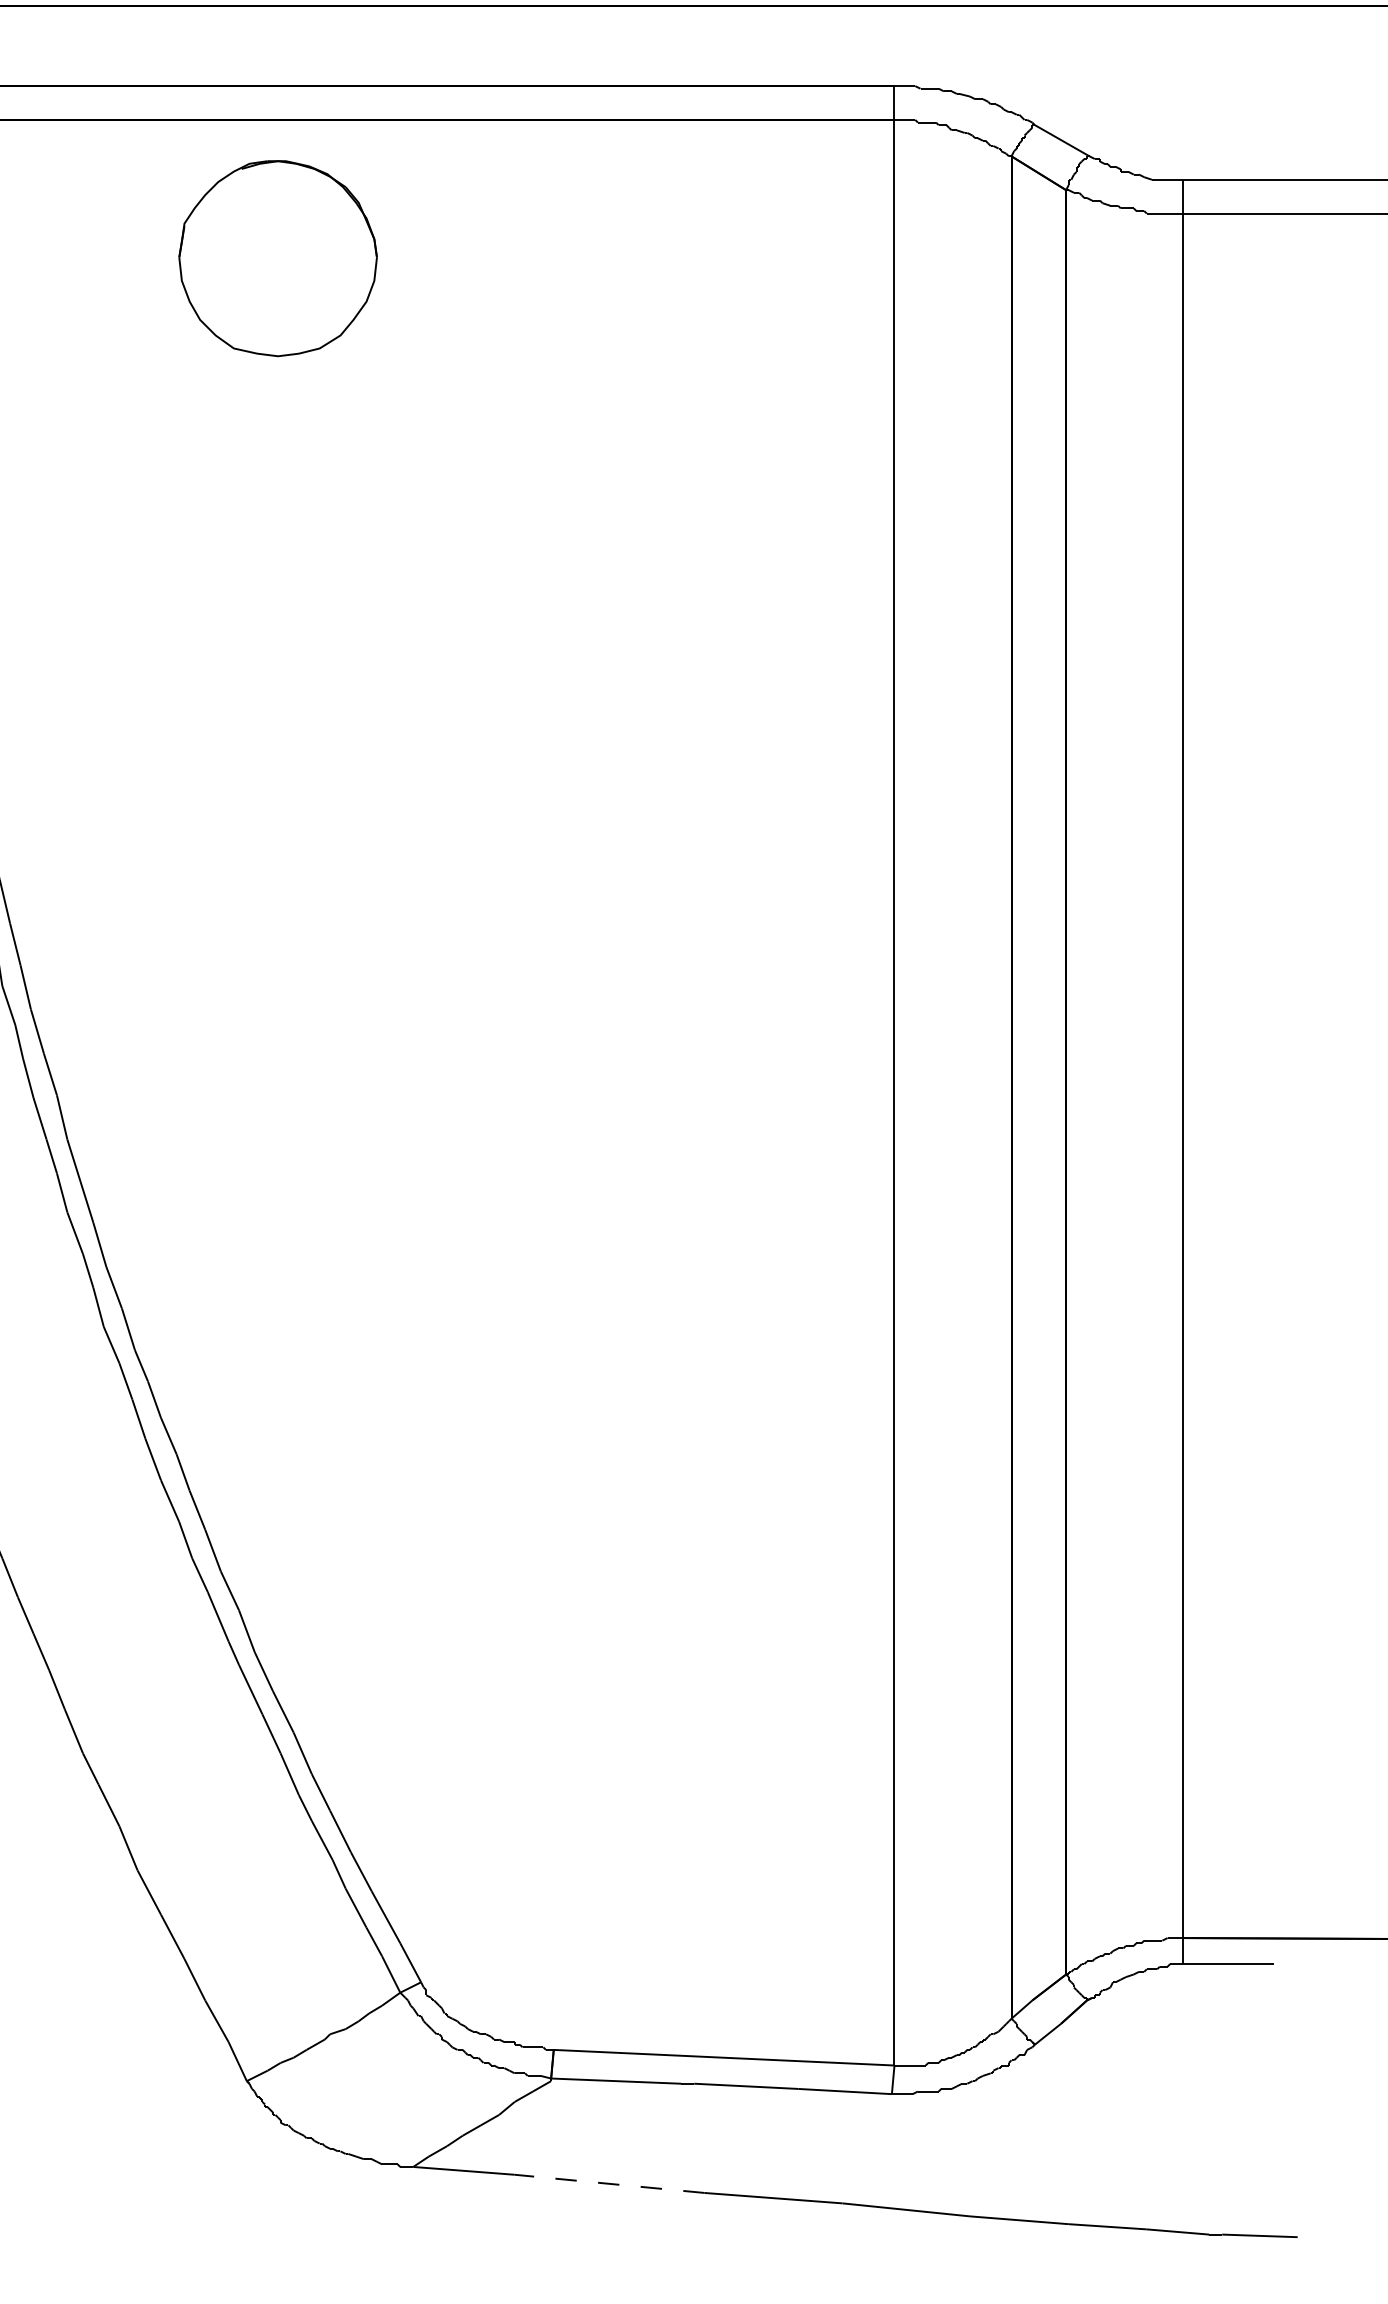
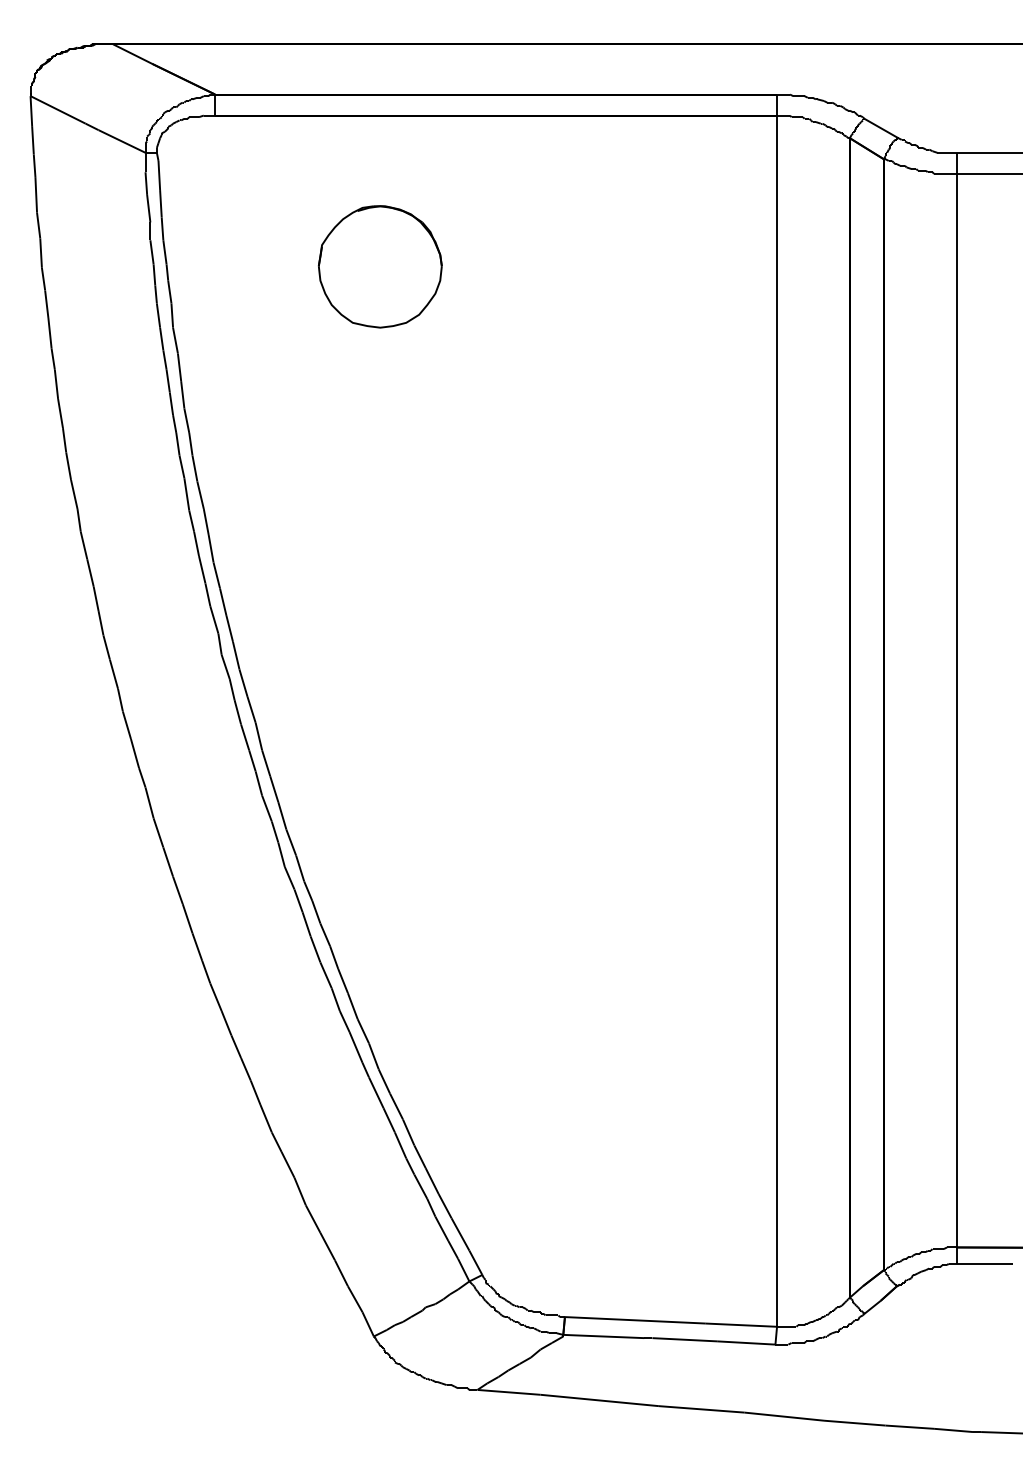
part: (278, 257) -> (380, 266), moved
line: (609, 2183) -> (599, 1400), dashed -> solid

